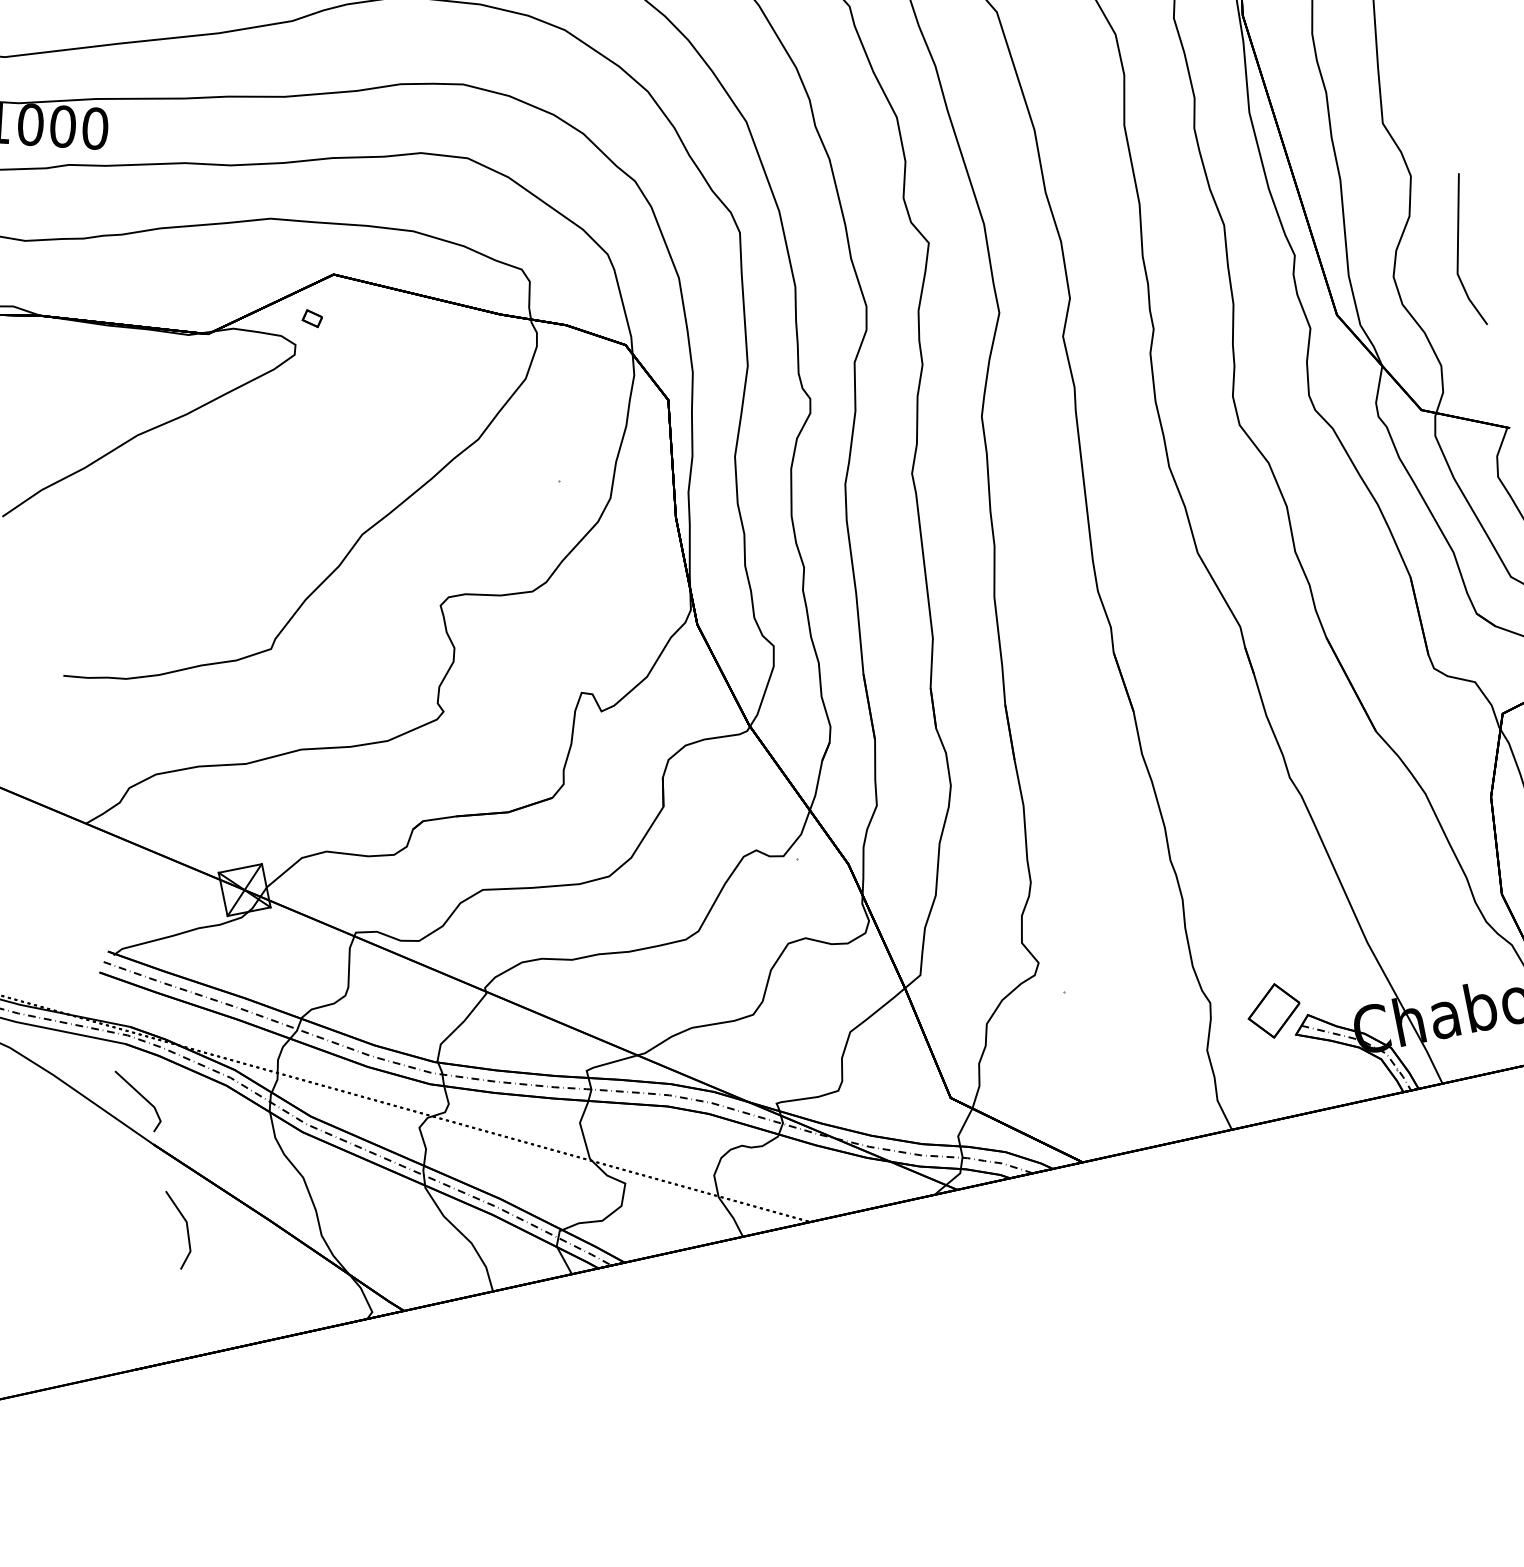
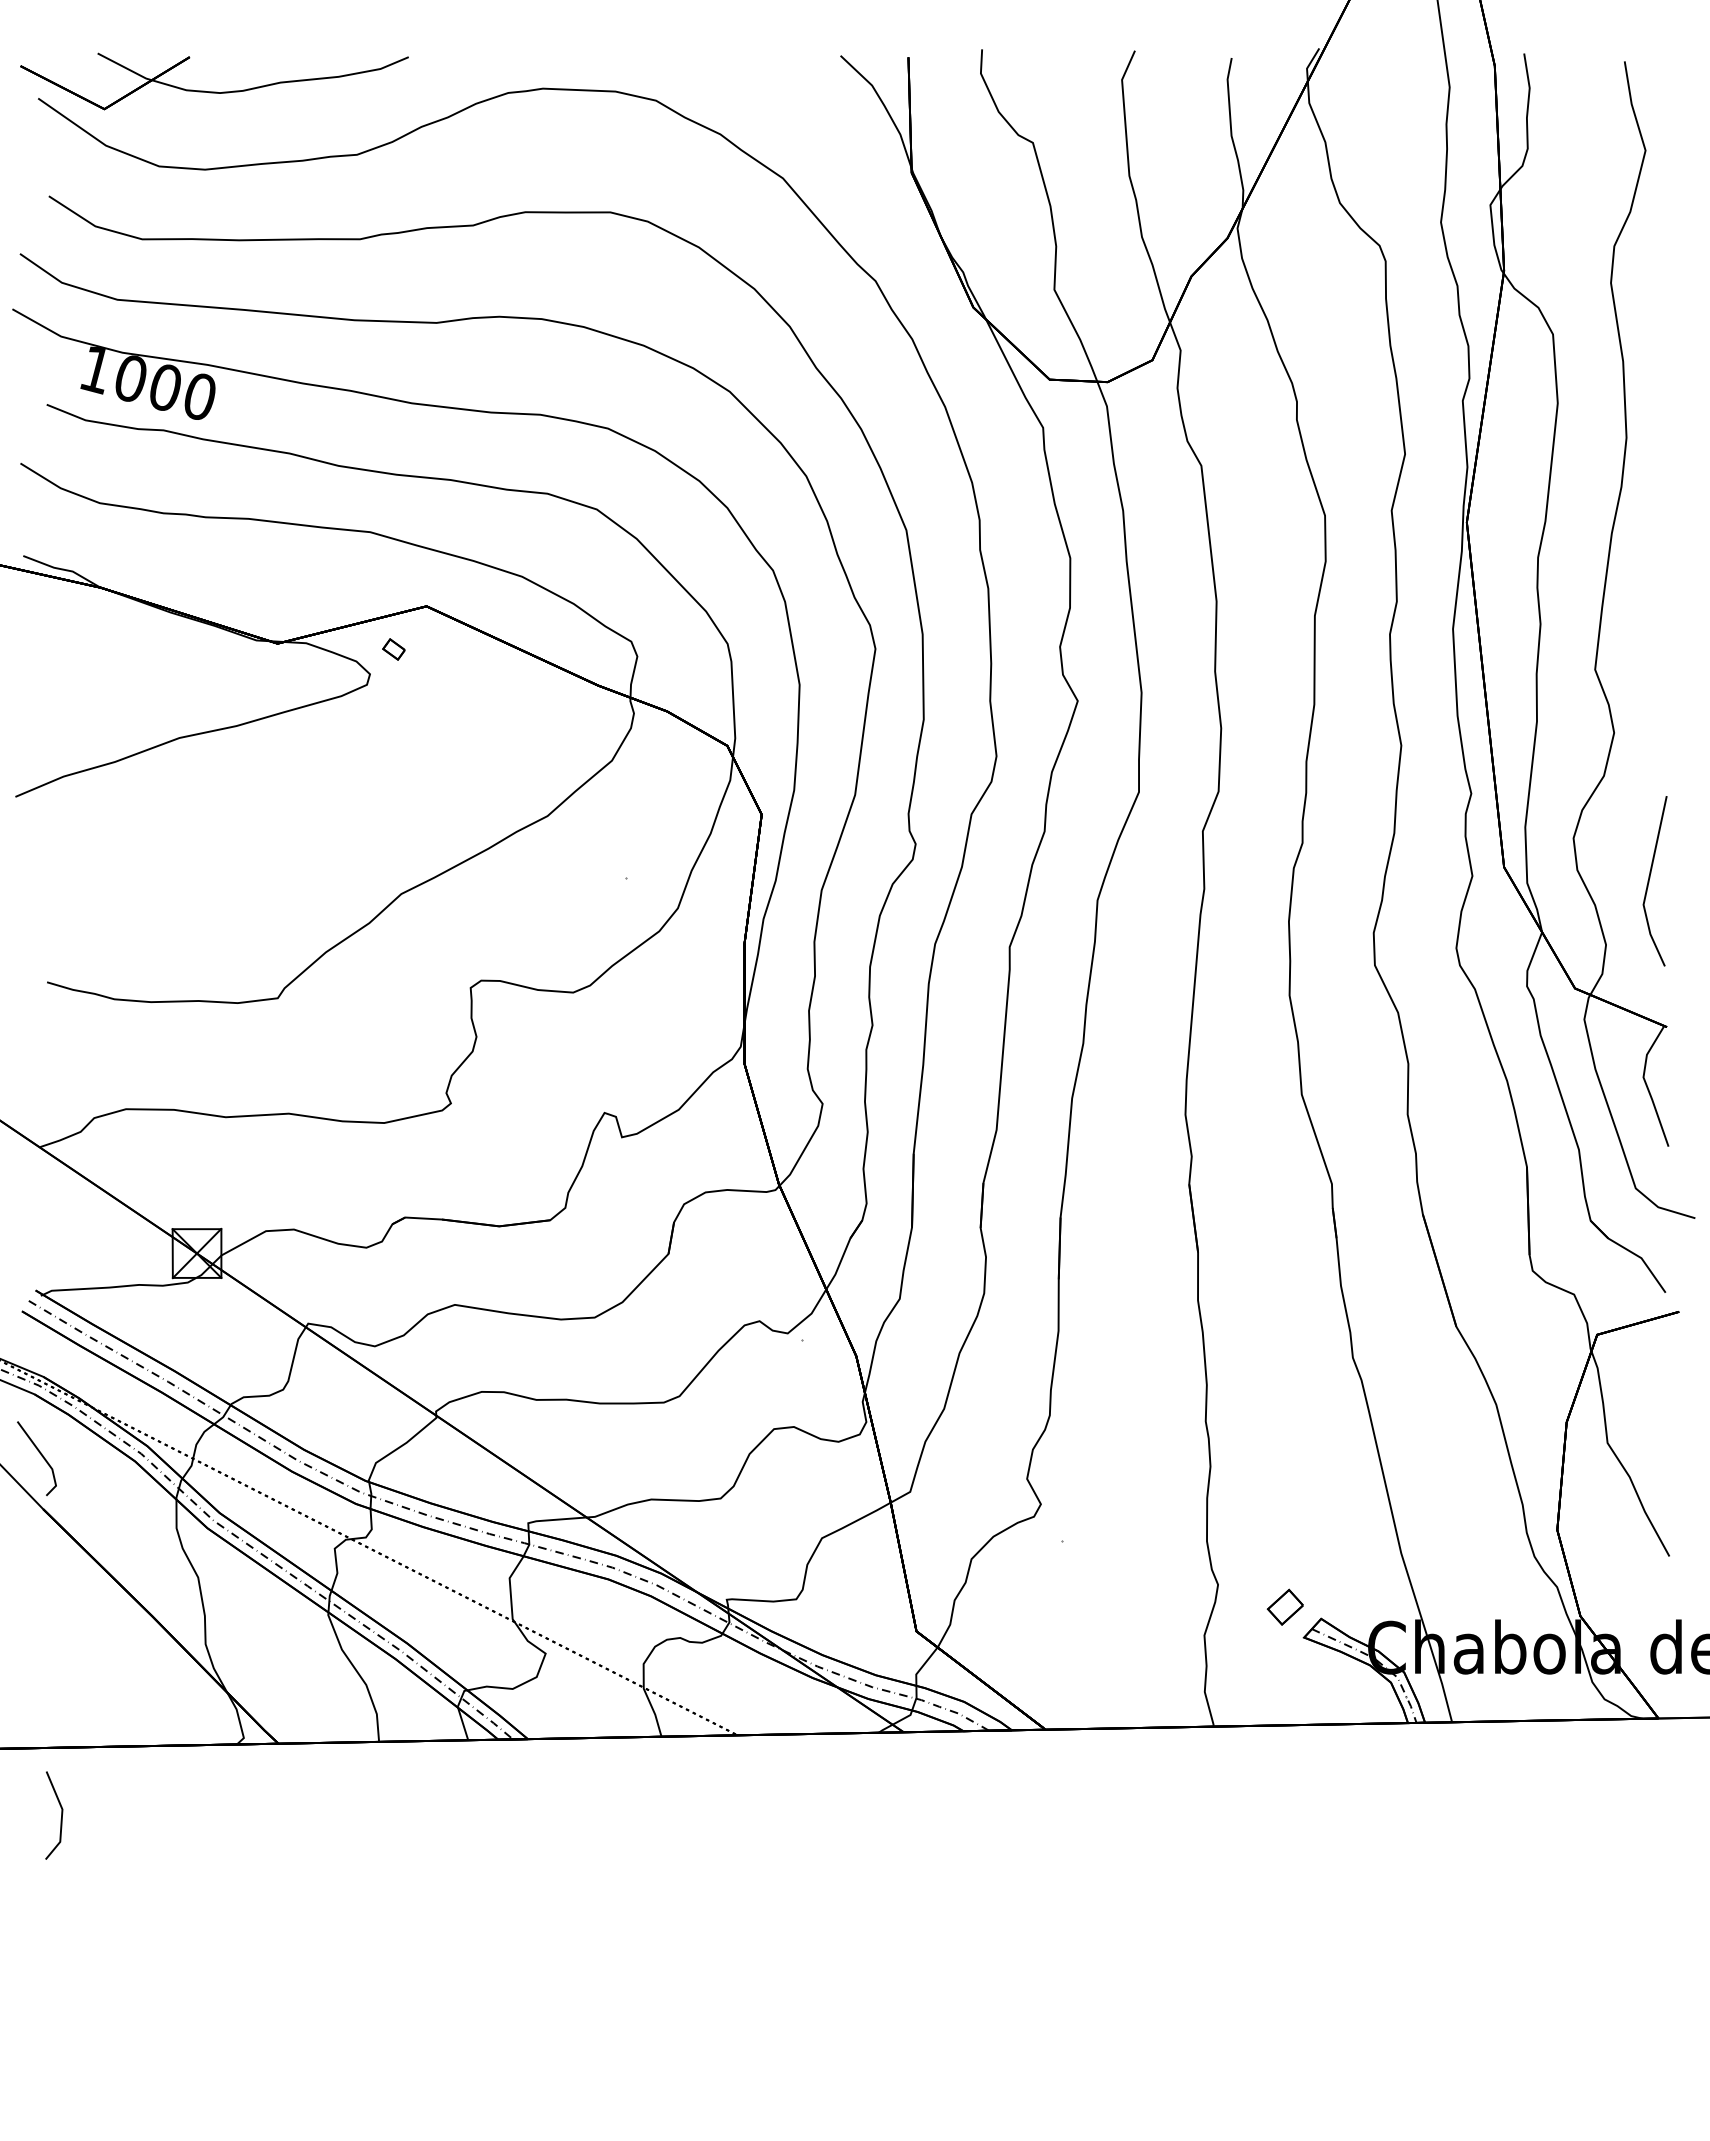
line: (1459, 249) -> (1650, 878), moved
part: (1274, 1011) -> (1285, 1607), size x0.6
line: (186, 1227) -> (61, 1815), moved

